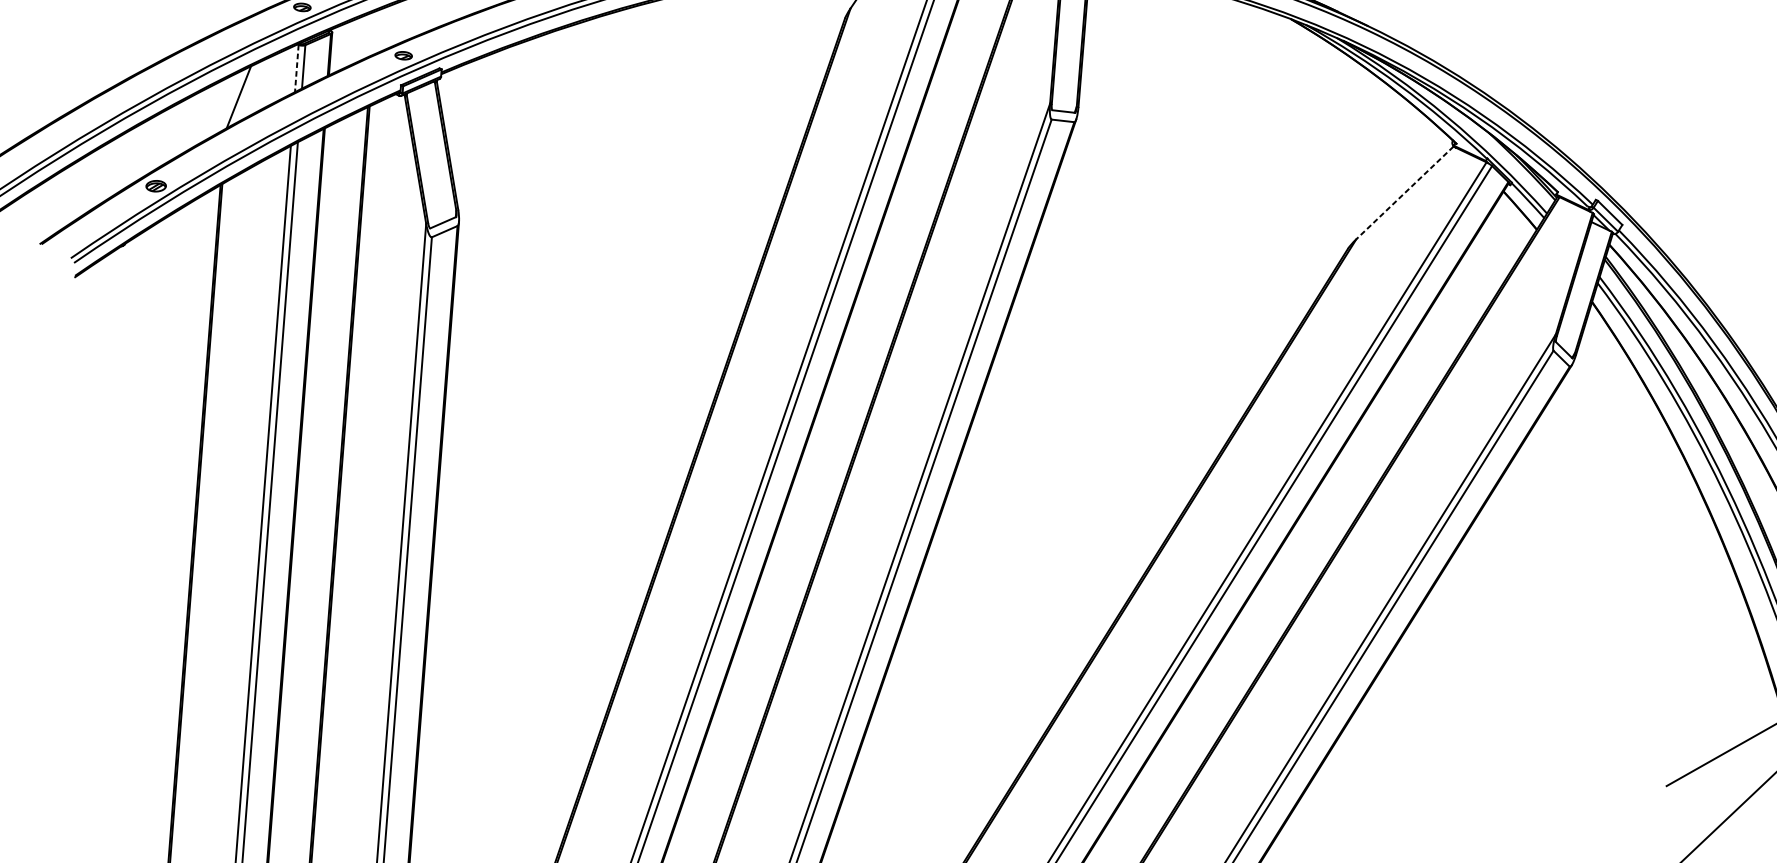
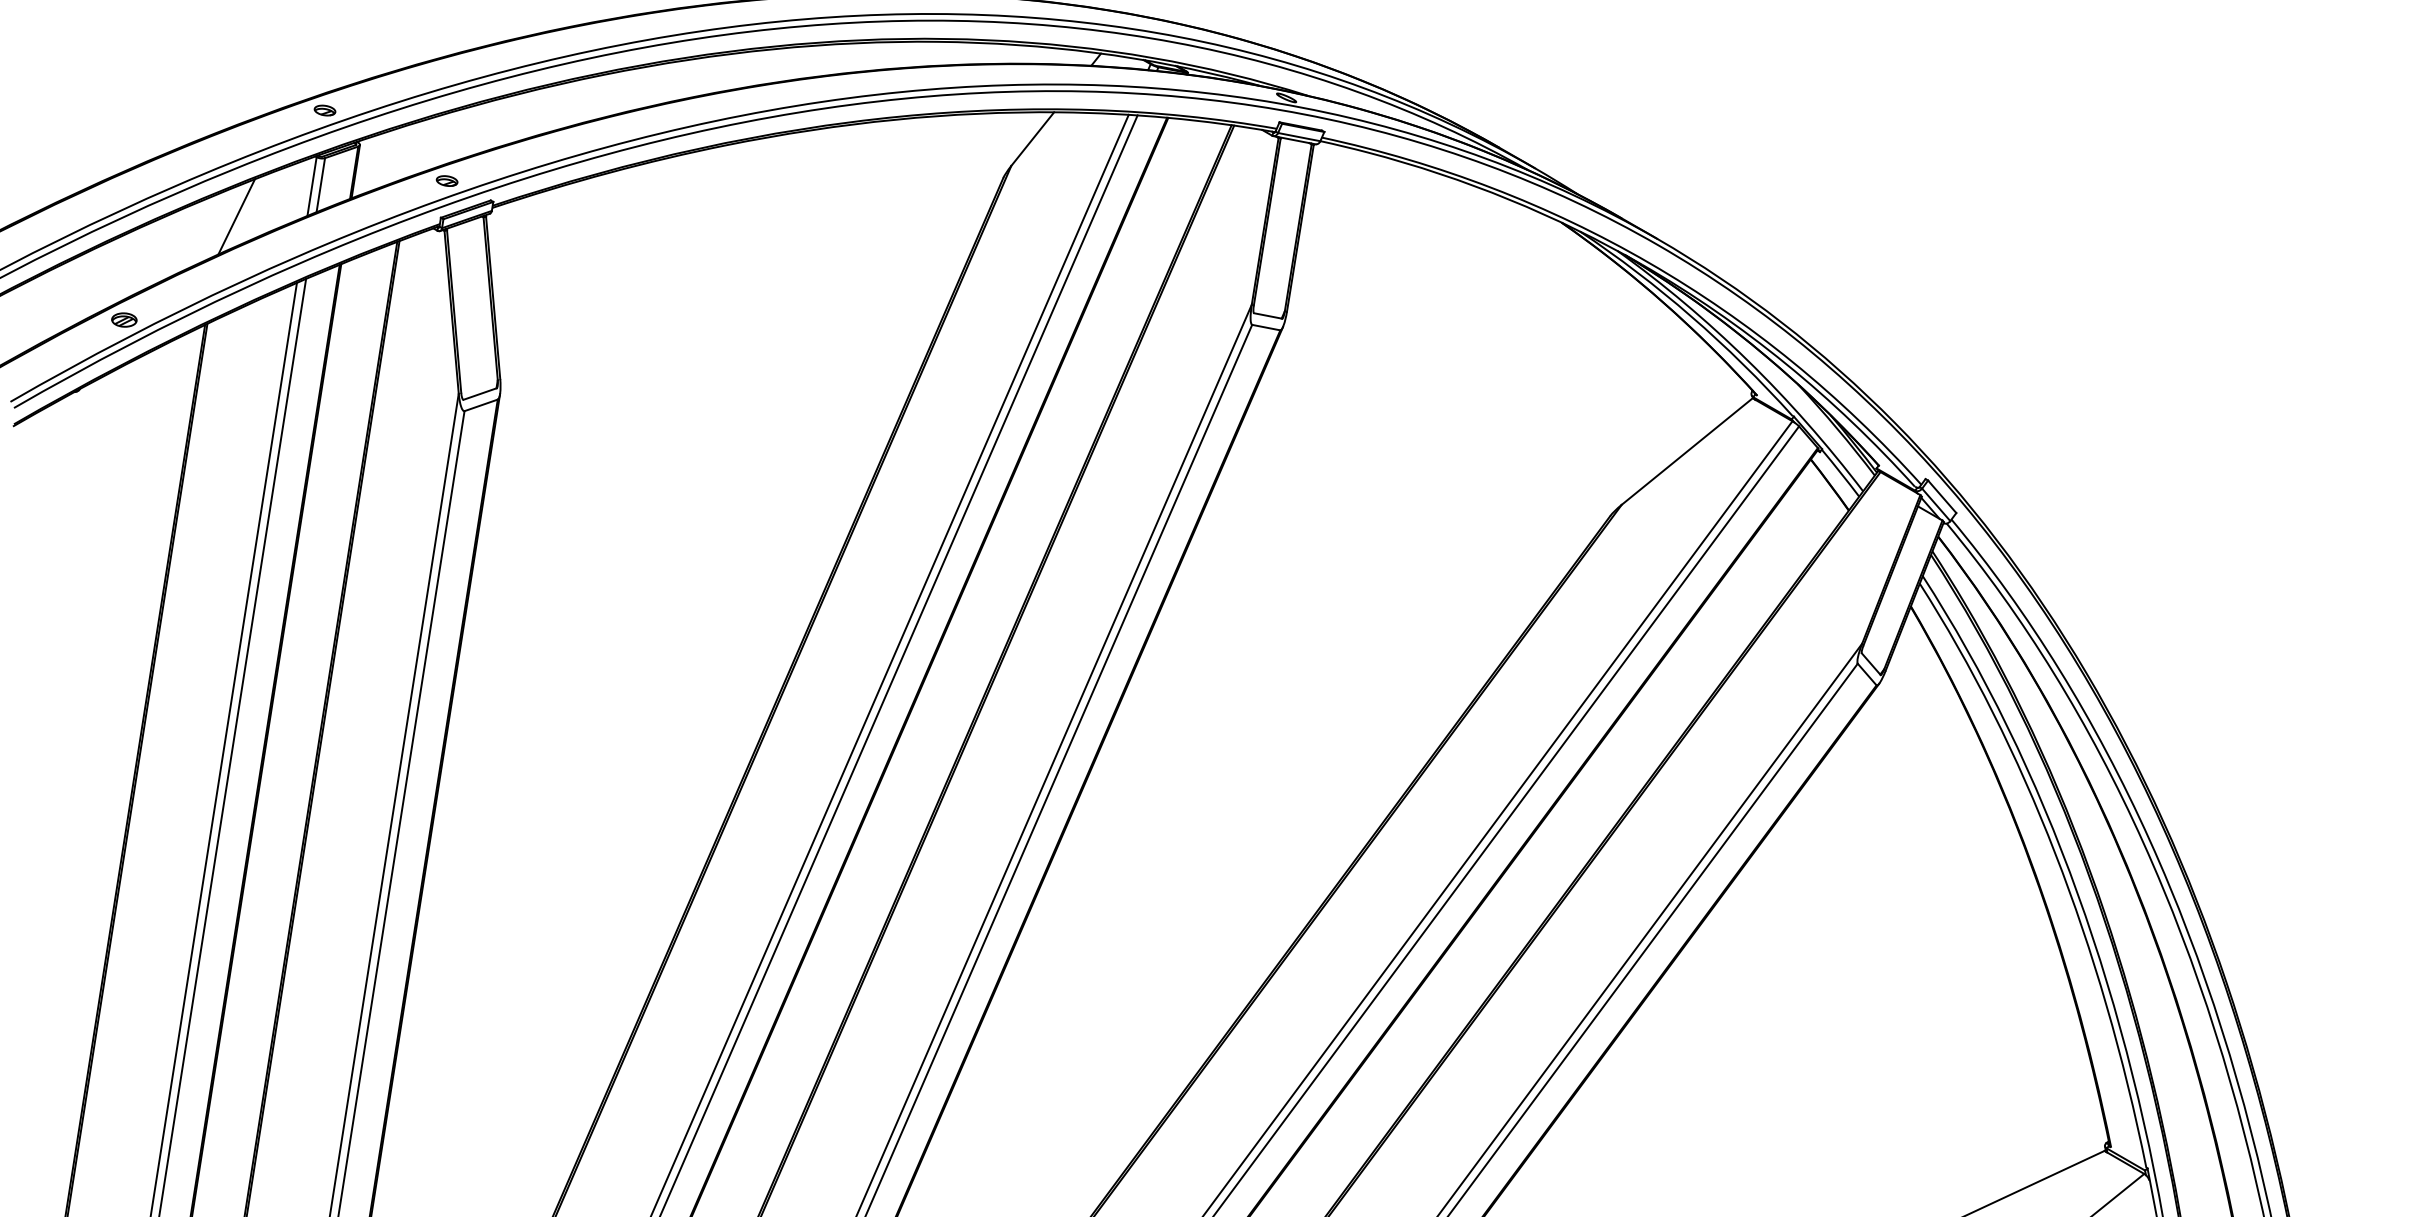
line: (297, 68) -> (312, 186), dashed -> solid
line: (1404, 192) -> (1686, 451), dashed -> solid

